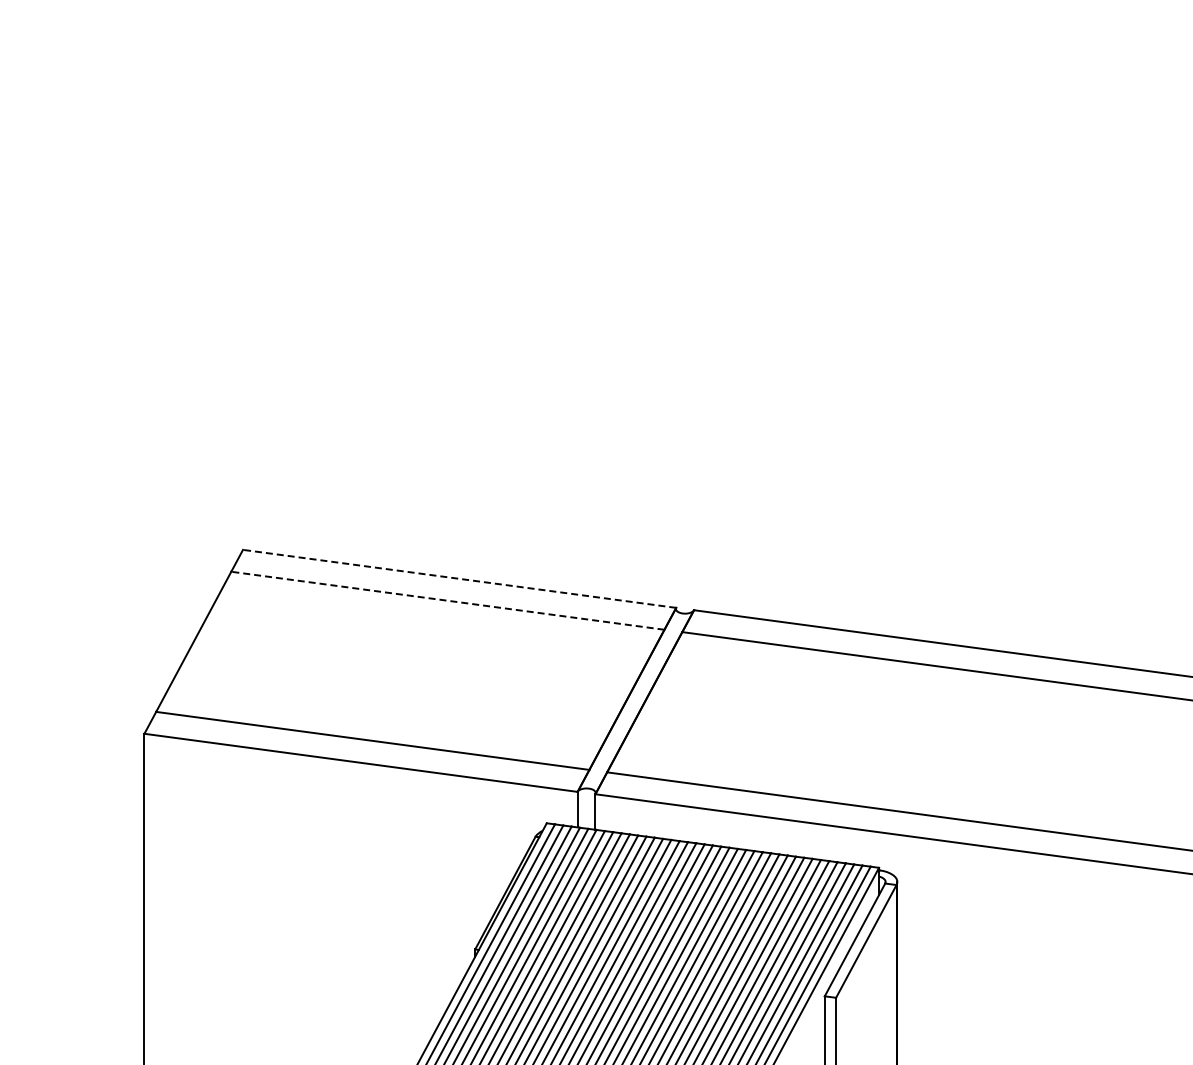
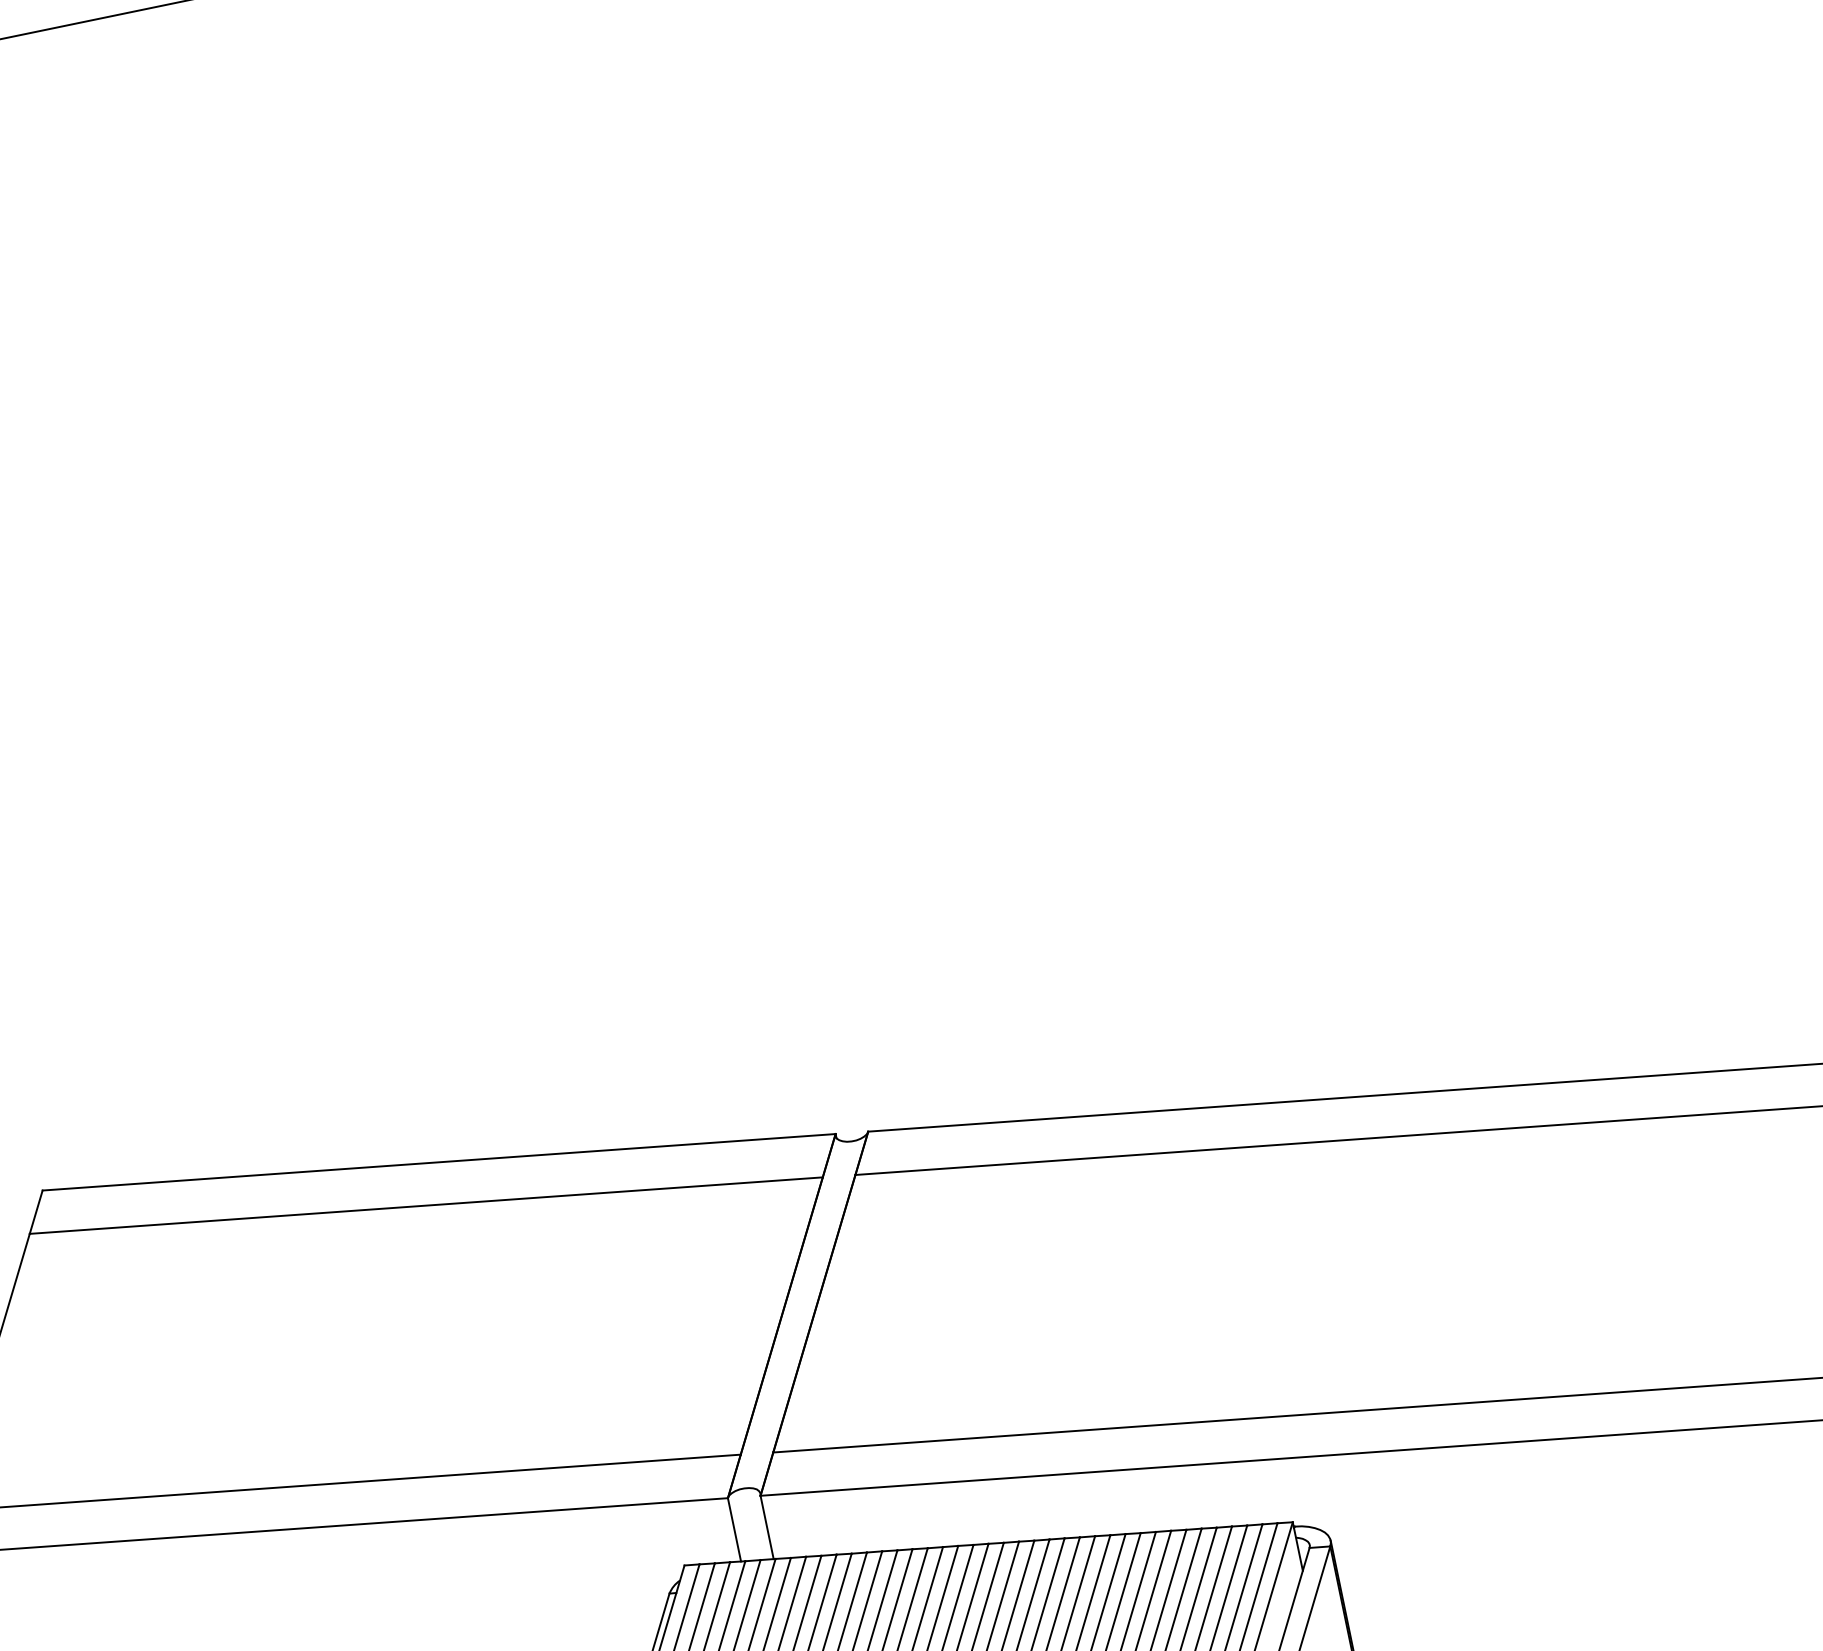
line: (459, 578) -> (438, 1161), dashed -> solid
line: (447, 600) -> (425, 1205), dashed -> solid

